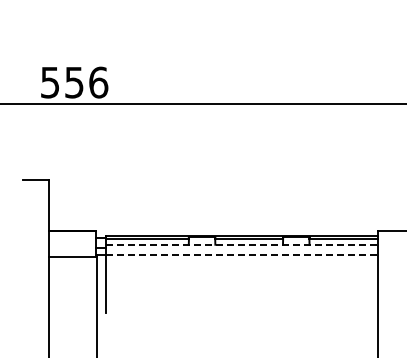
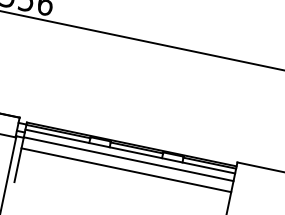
line: (241, 244) -> (130, 151), dashed -> solid
line: (241, 254) -> (128, 159), dashed -> solid
line: (241, 268) -> (126, 169), added

